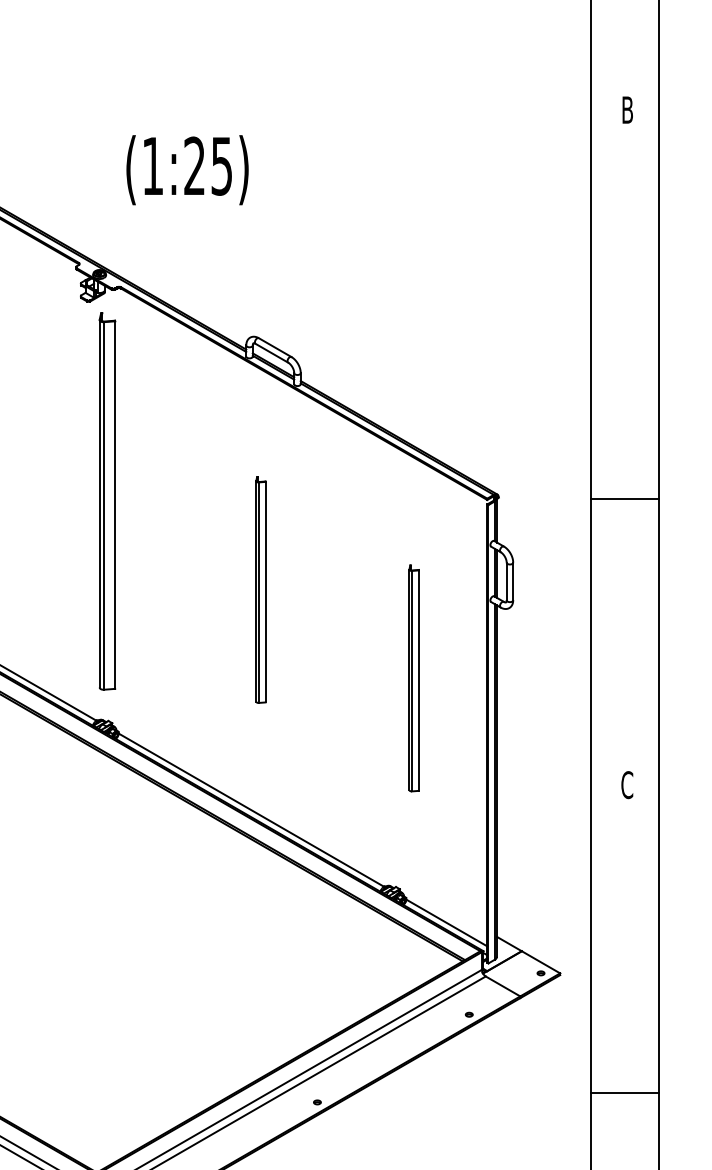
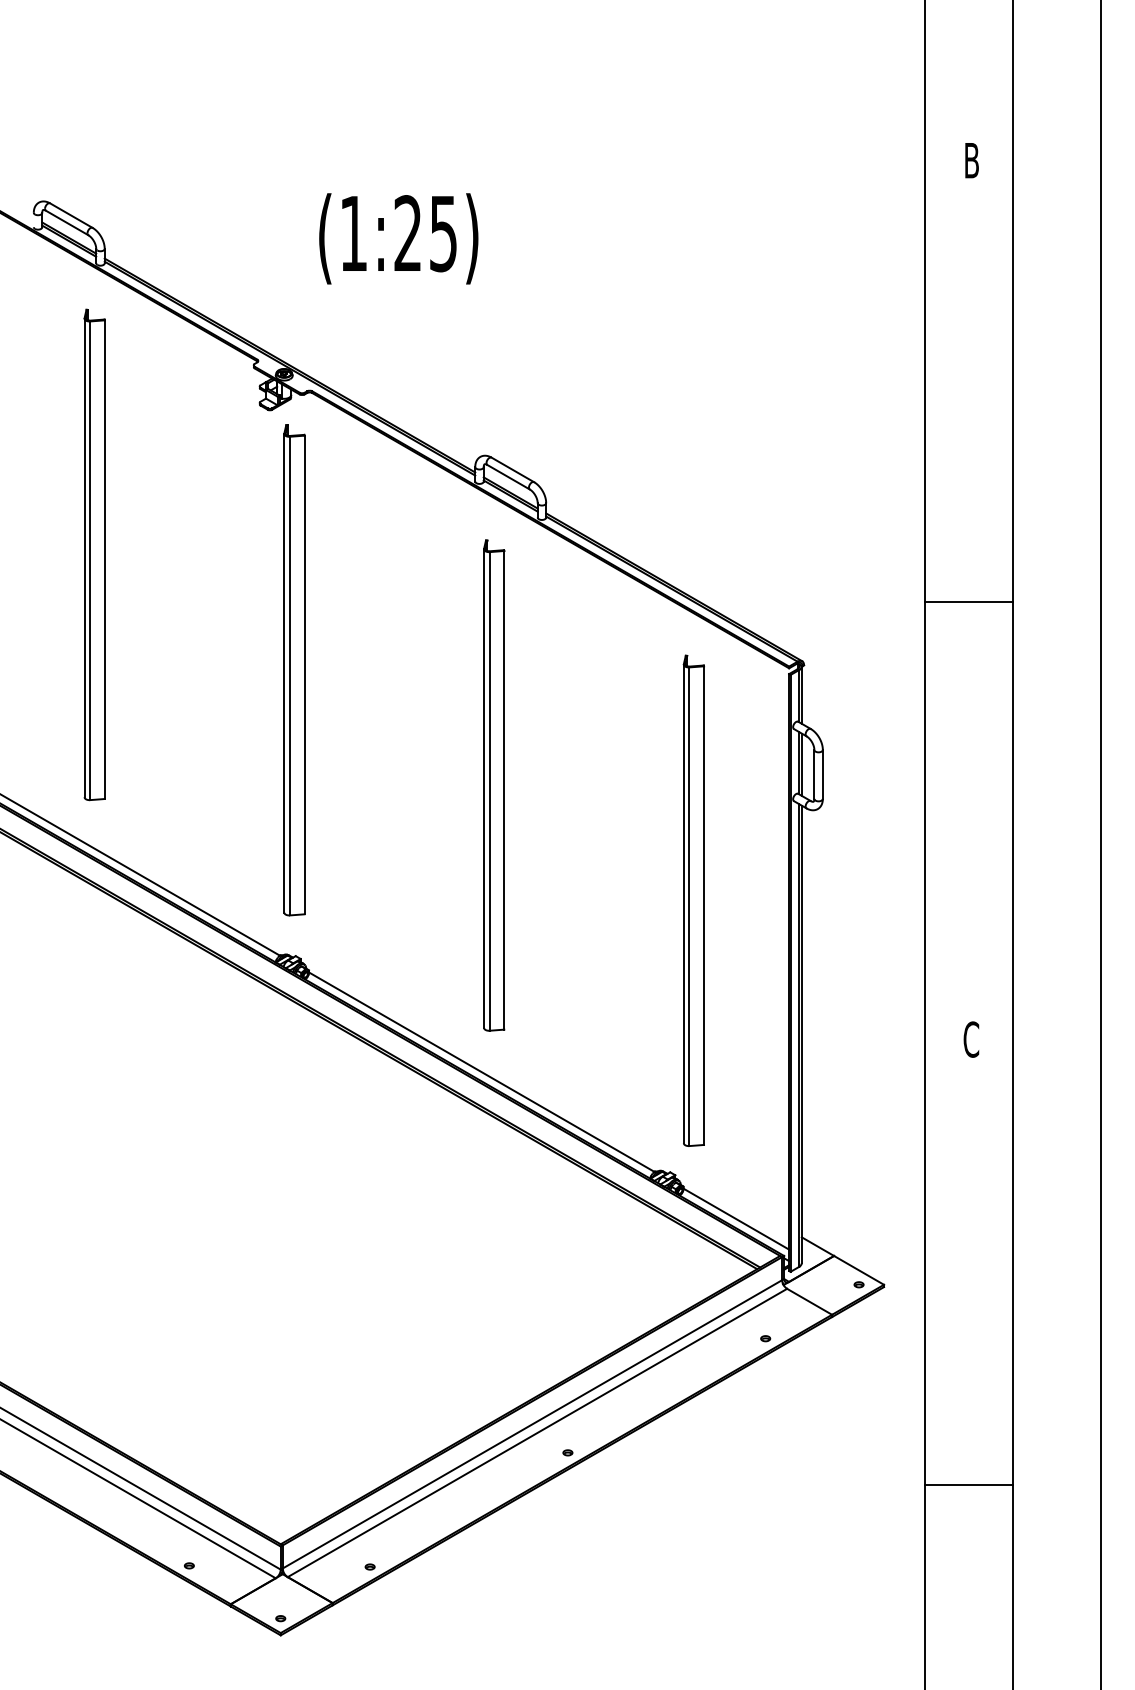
line: (625, 499) -> (968, 602), moved
part: (261, 589) -> (494, 785), size x1.67
part: (413, 678) -> (693, 900), size x1.67
line: (625, 1092) -> (968, 1485), moved

